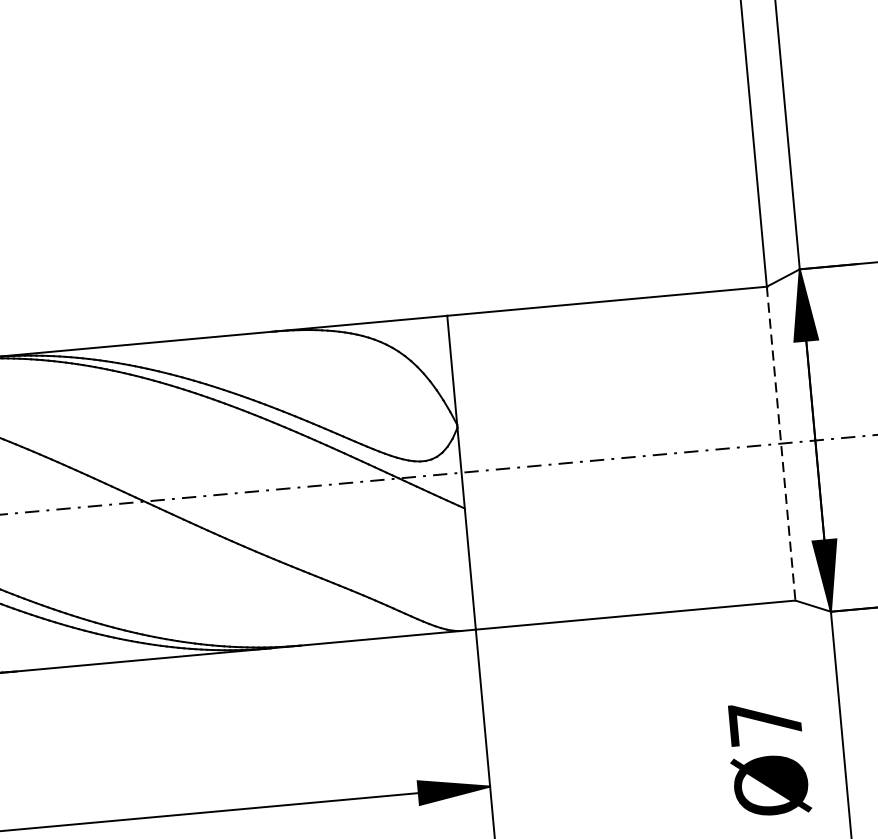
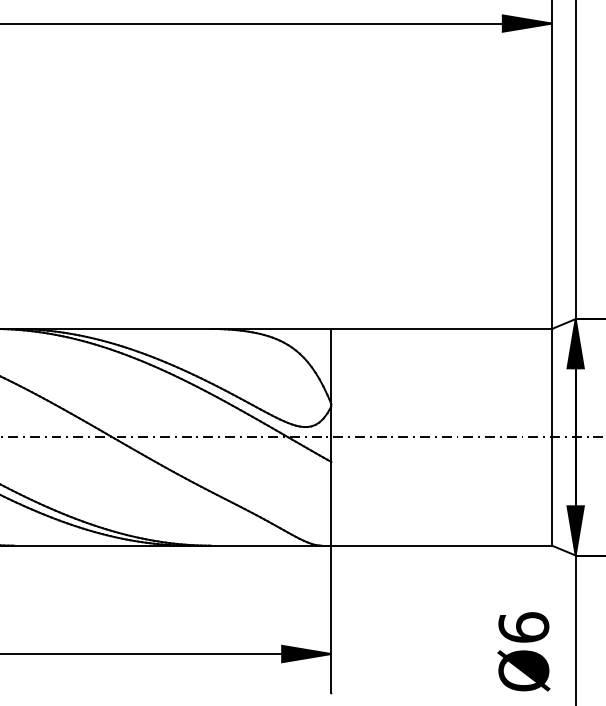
line: (781, 443) -> (552, 437), dashed -> solid
text: (764, 722) -> (523, 627), Ø7 -> Ø6

